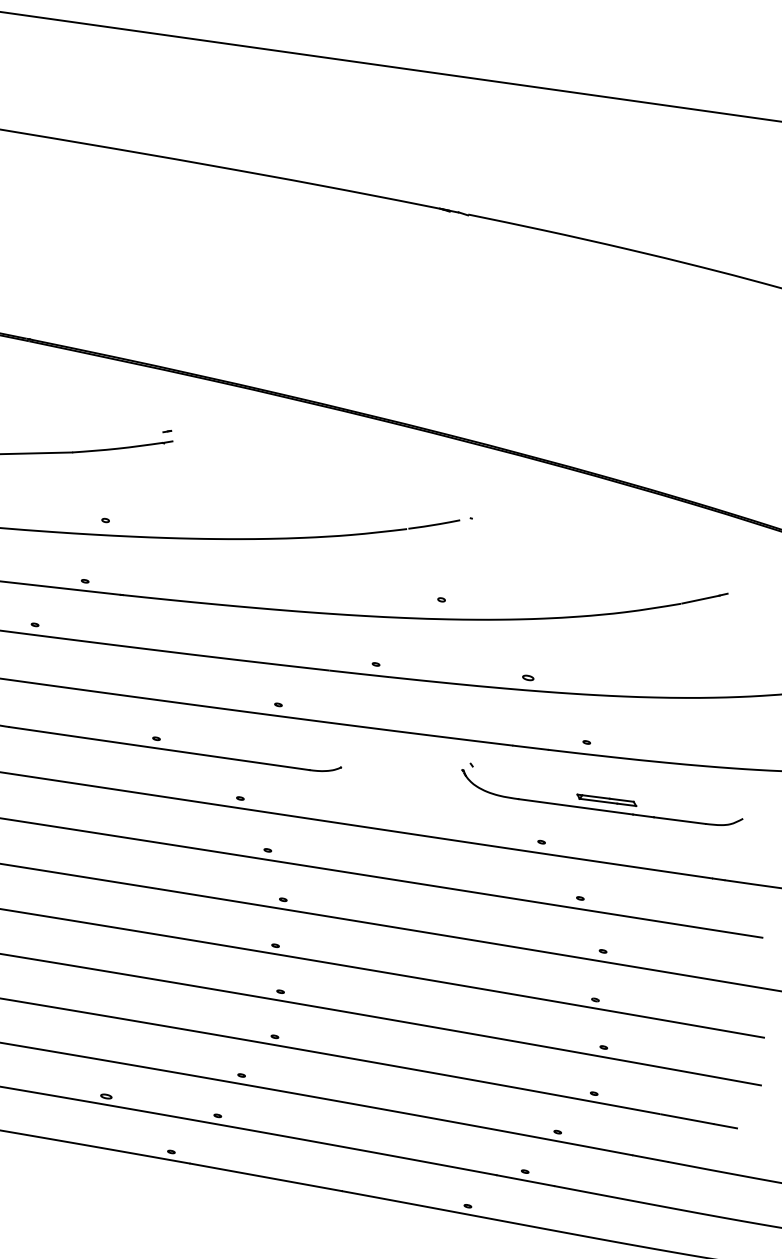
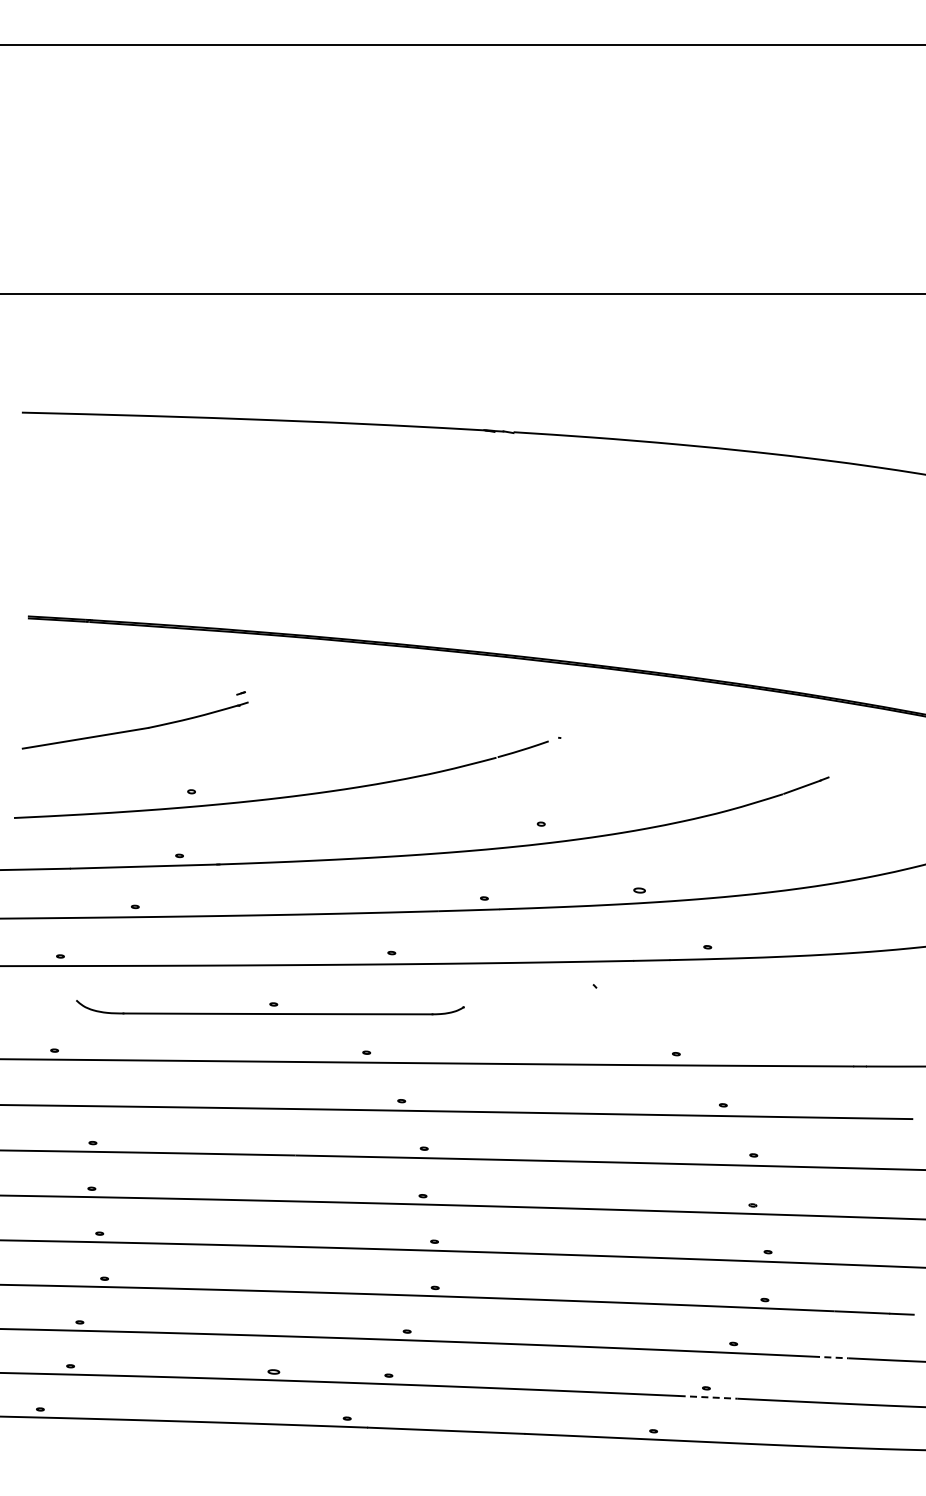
part: (601, 799) -> (730, 1002), removed
line: (650, 1158) -> (830, 1357), solid -> dashed
line: (525, 1180) -> (708, 1397), solid -> dashed

